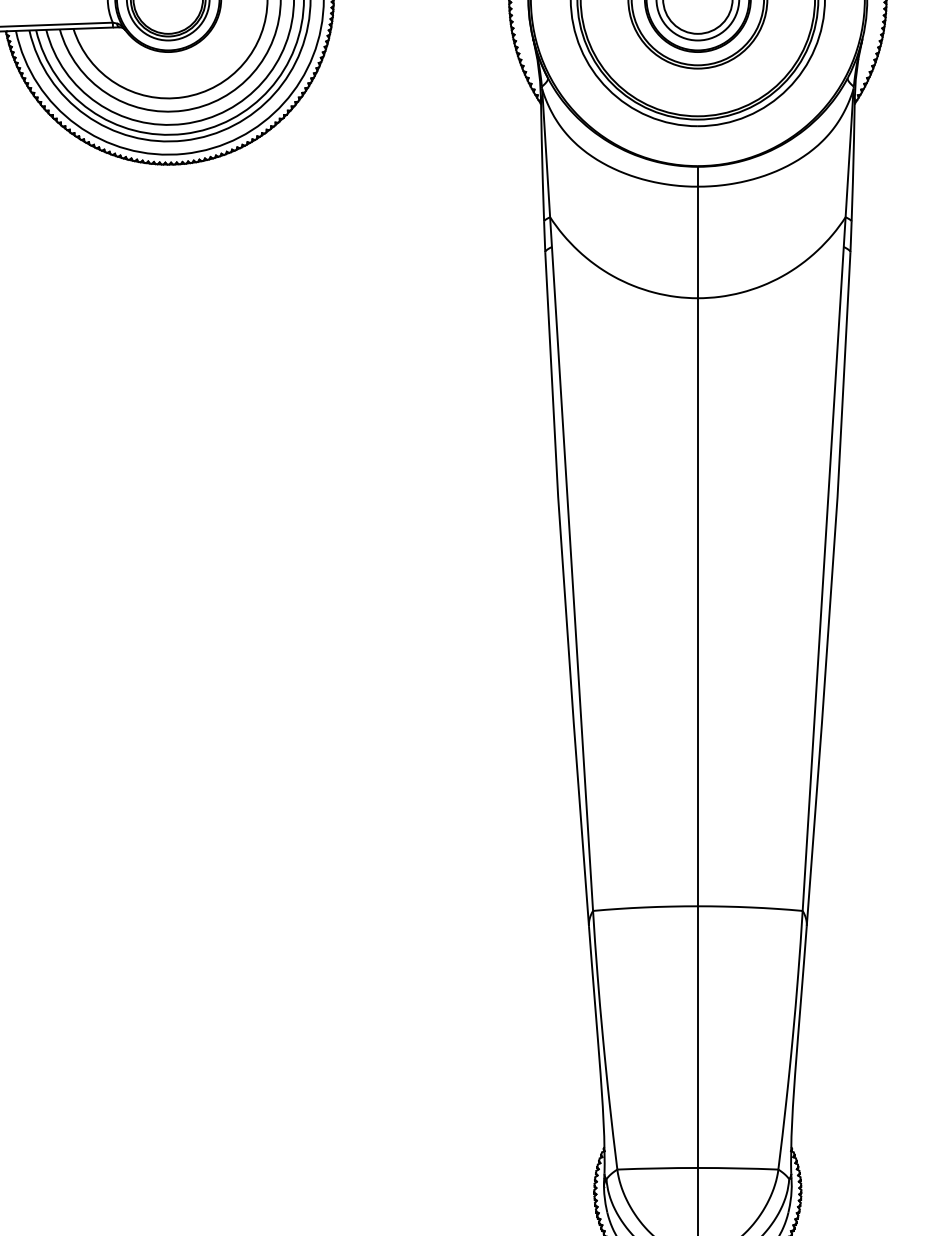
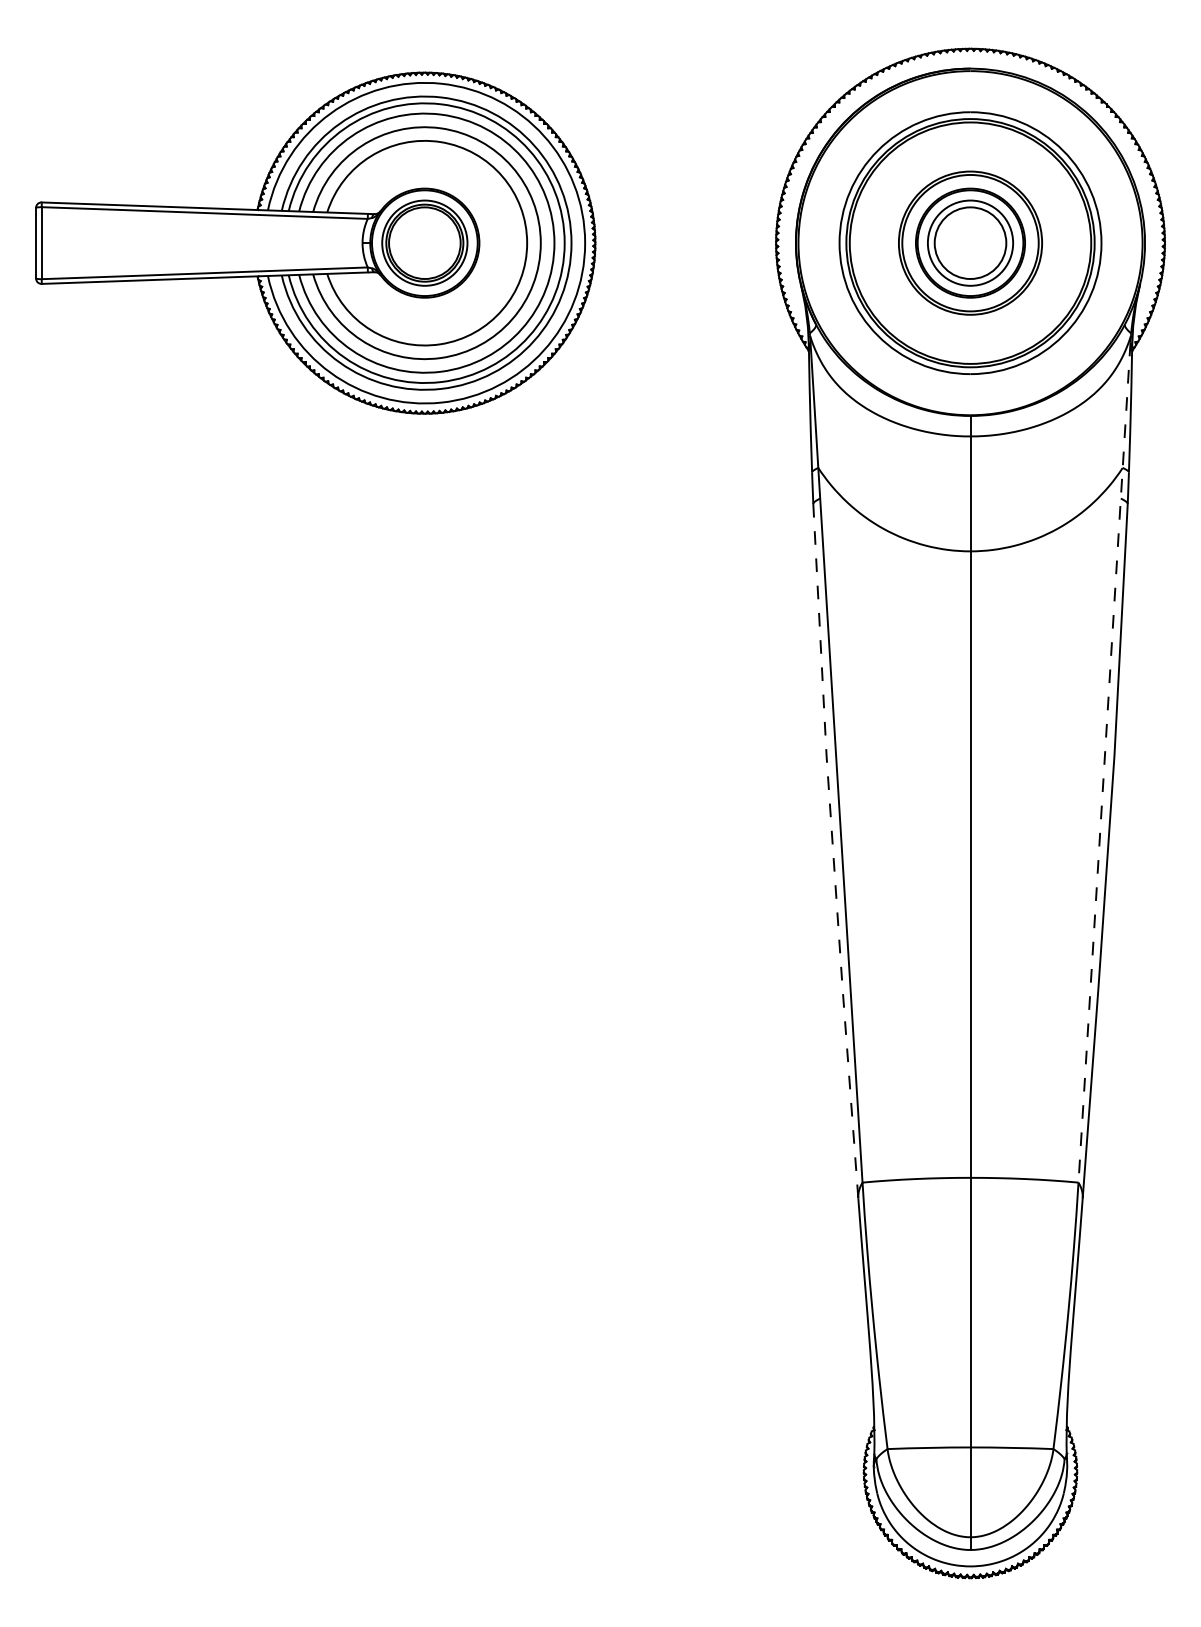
line: (827, 503) -> (1104, 762), solid -> dashed
line: (564, 589) -> (833, 851), solid -> dashed

